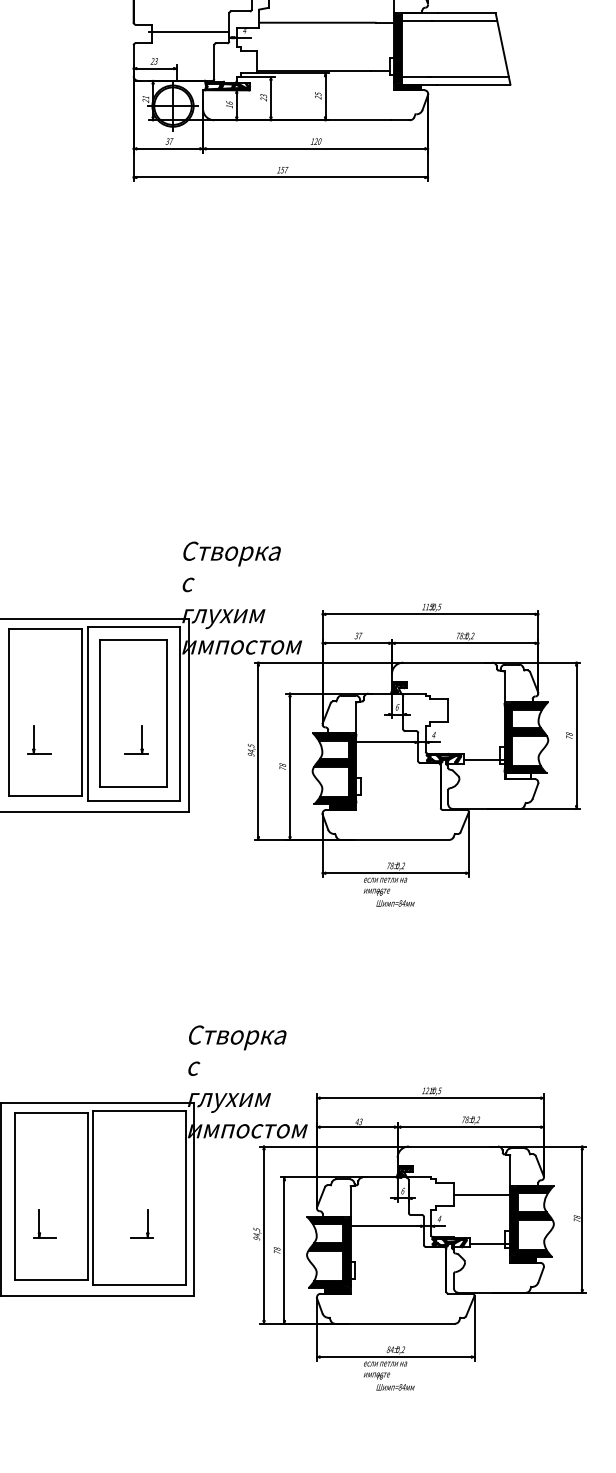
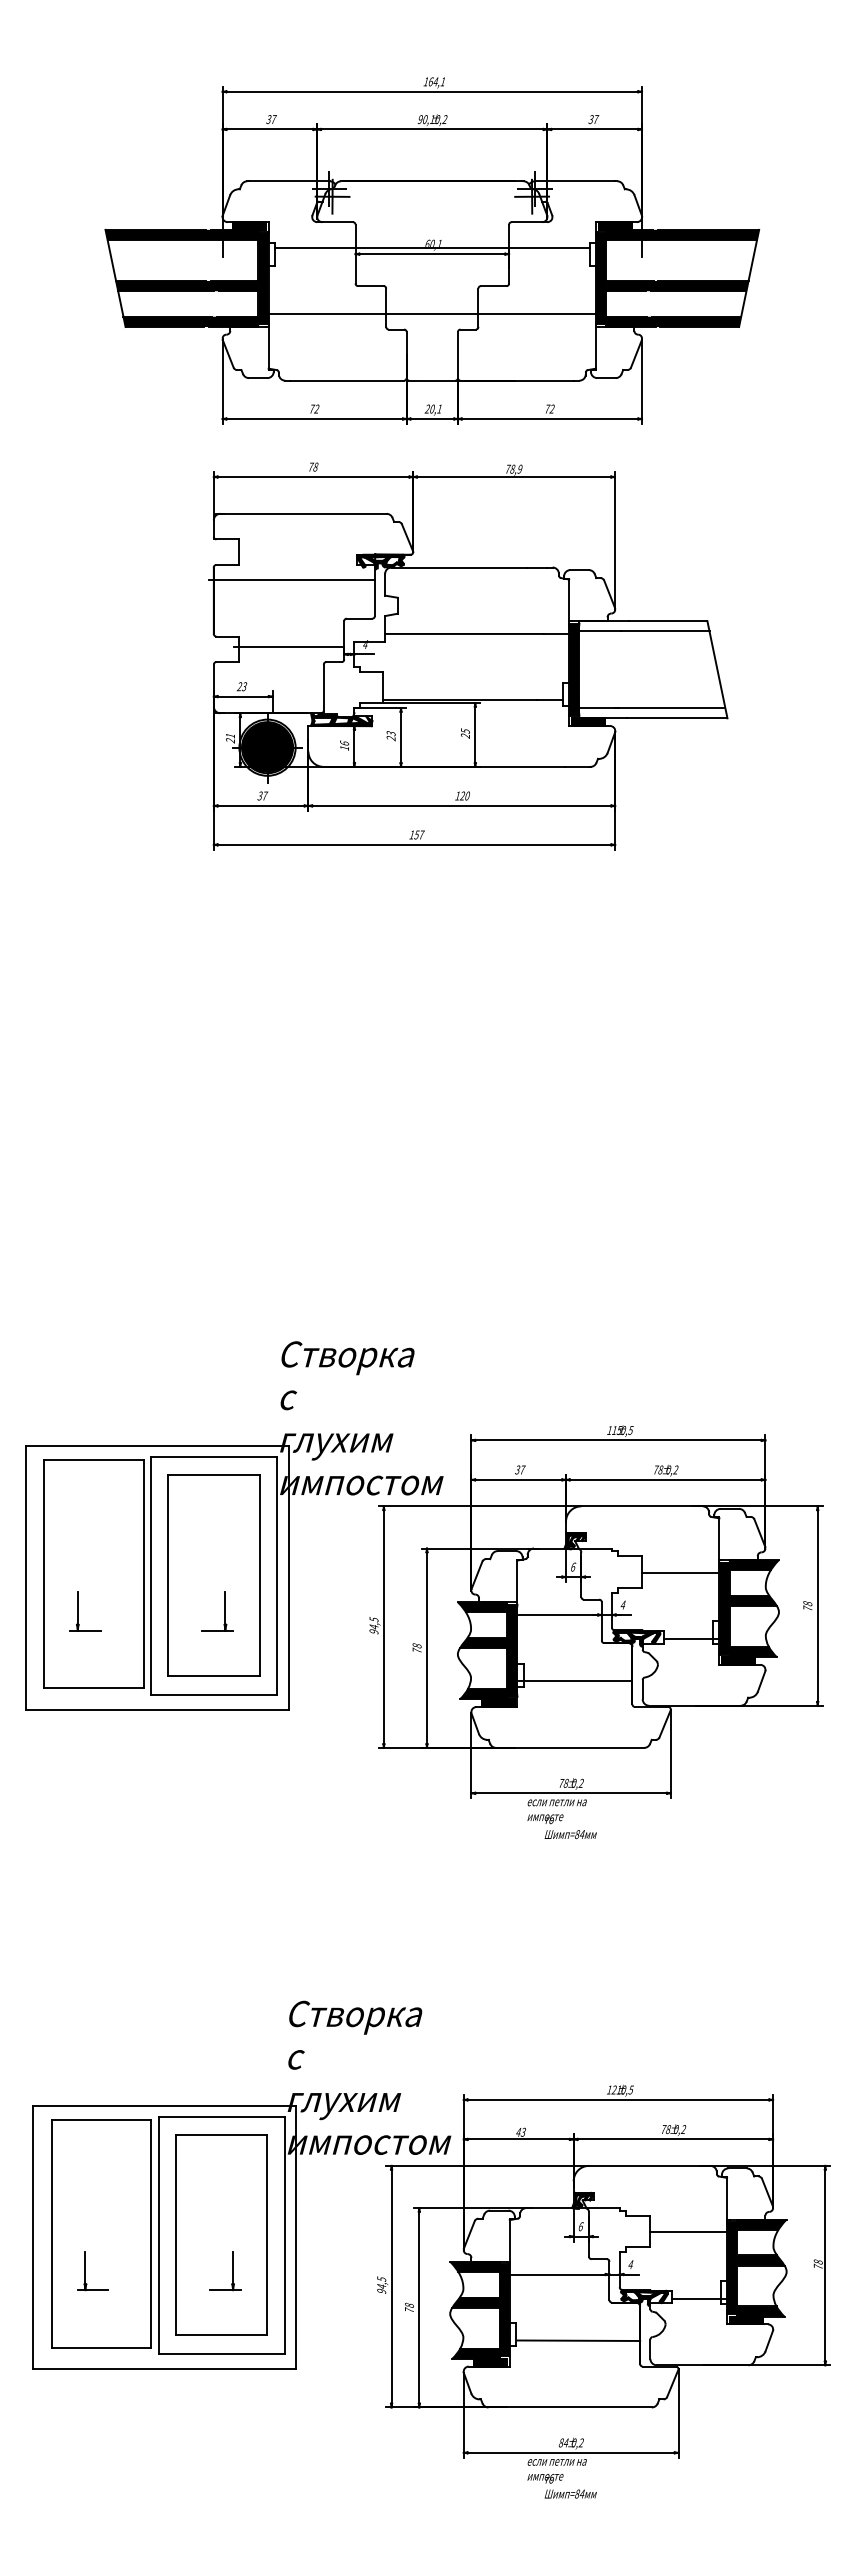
fill: (173, 106) -> (267, 747), added
line: (478, 711) -> (683, 1572), added
fill: (518, 775) -> (738, 1660), added
line: (398, 791) -> (575, 1681), added
part: (139, 1196) -> (221, 2234), added
line: (401, 1274) -> (578, 2340), added

